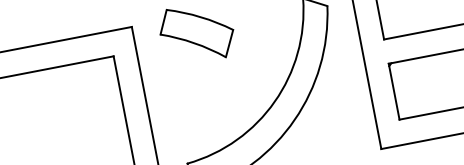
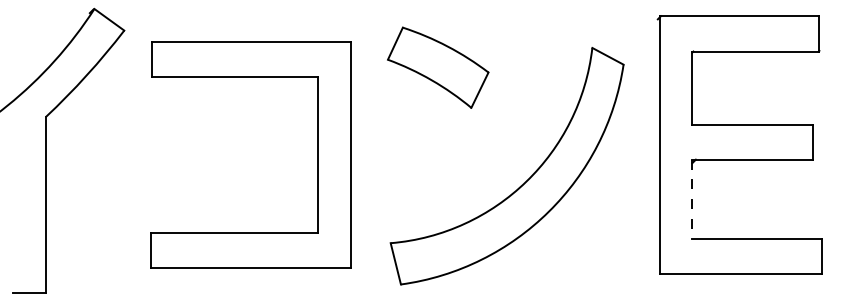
line: (394, 91) -> (692, 199), solid -> dashed

